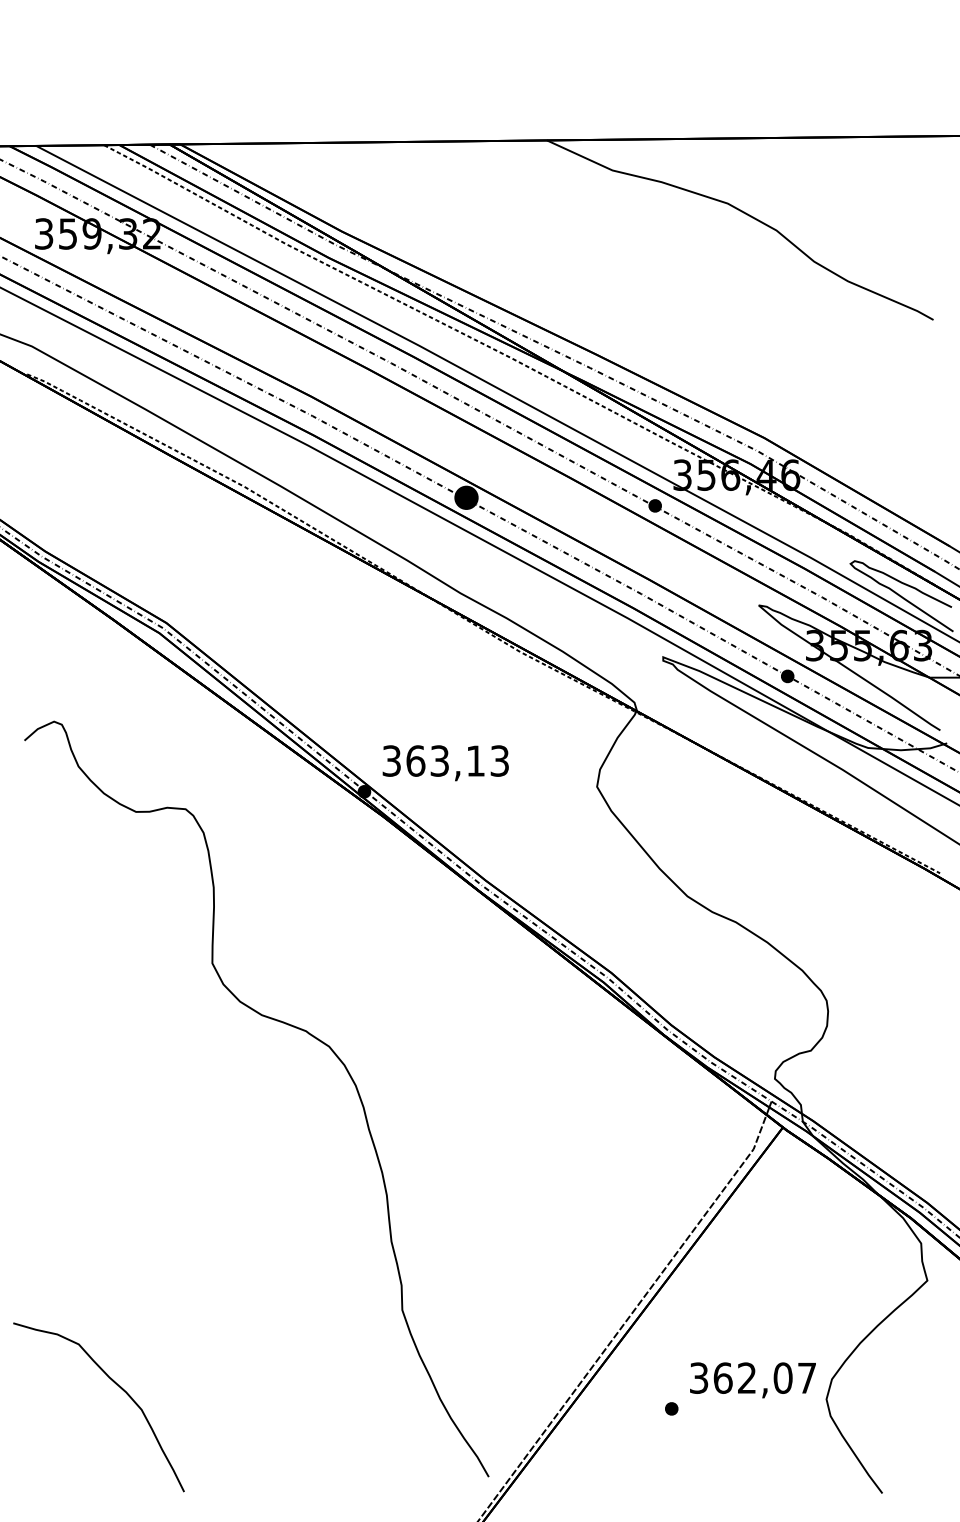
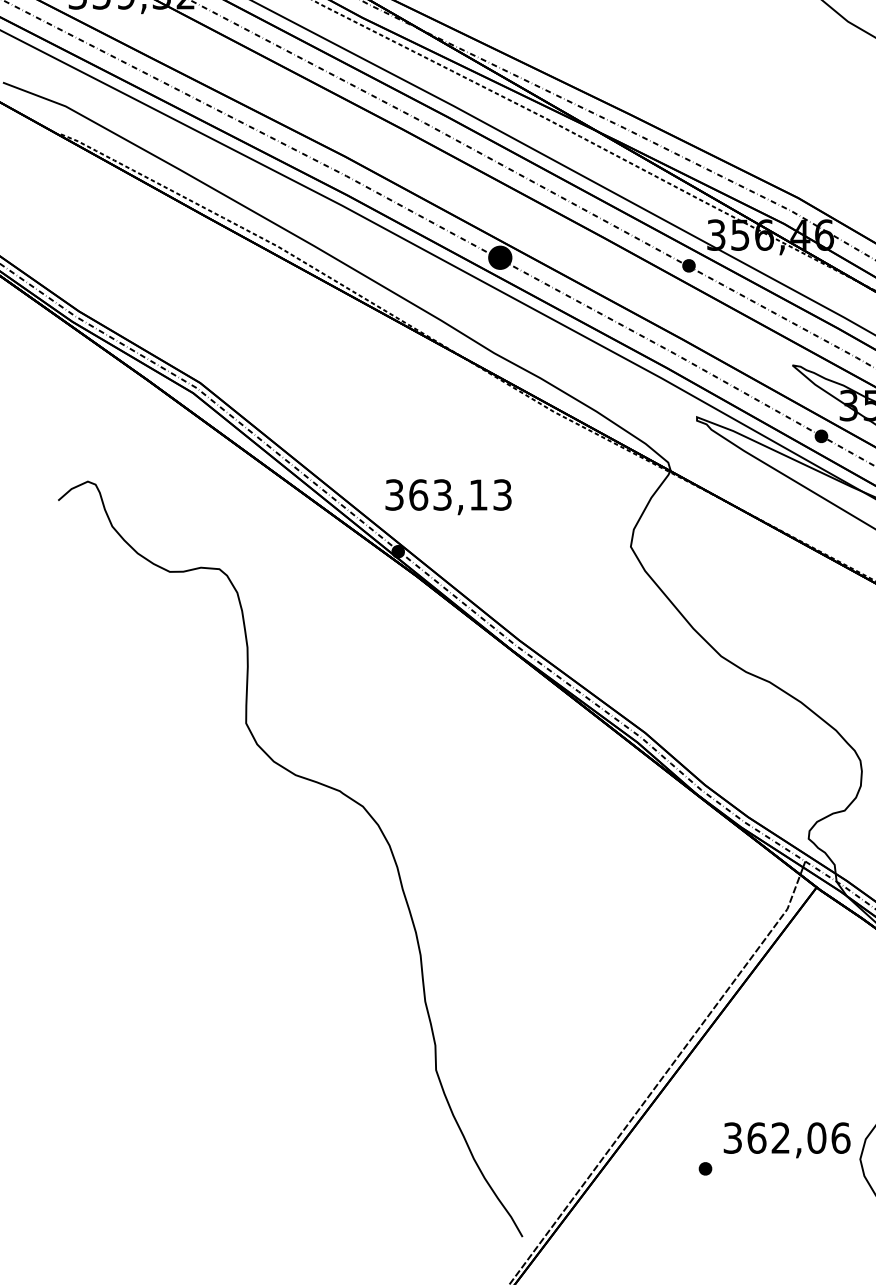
text: (445, 763) -> (448, 497), moved
text: (806, 1377) -> (840, 1137), 362,07 -> 362,06
curve: (115, 1384) -> (149, 1144), removed

